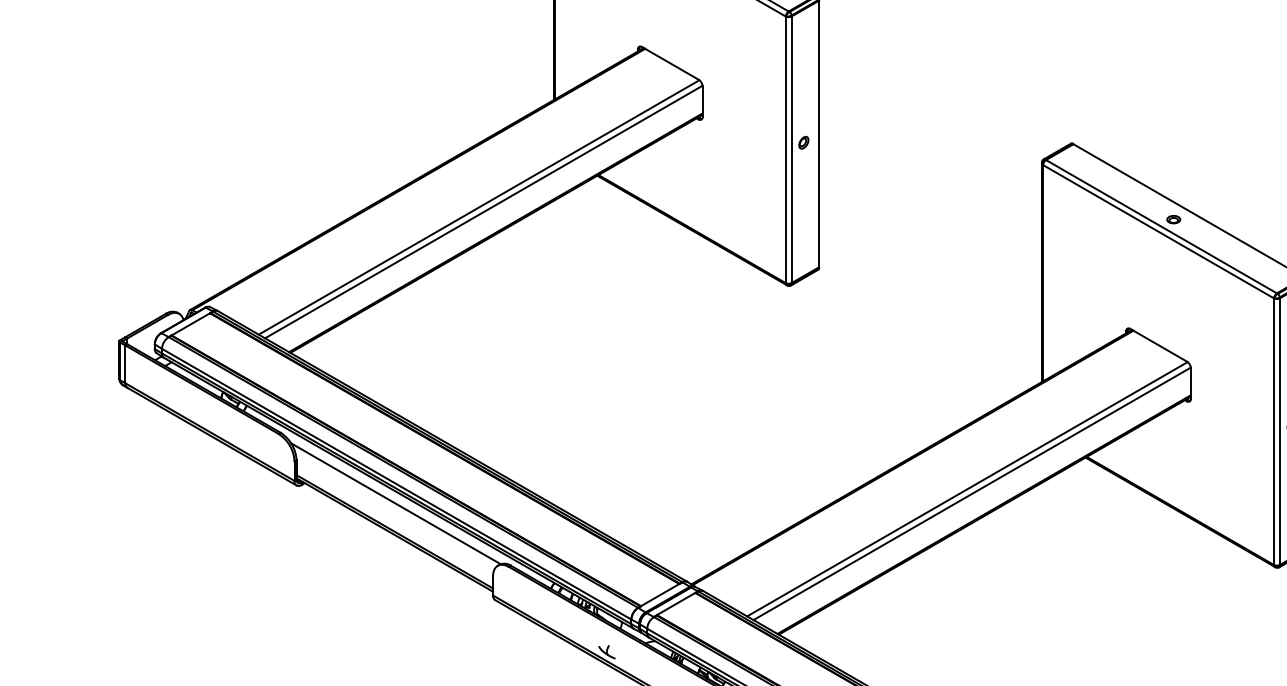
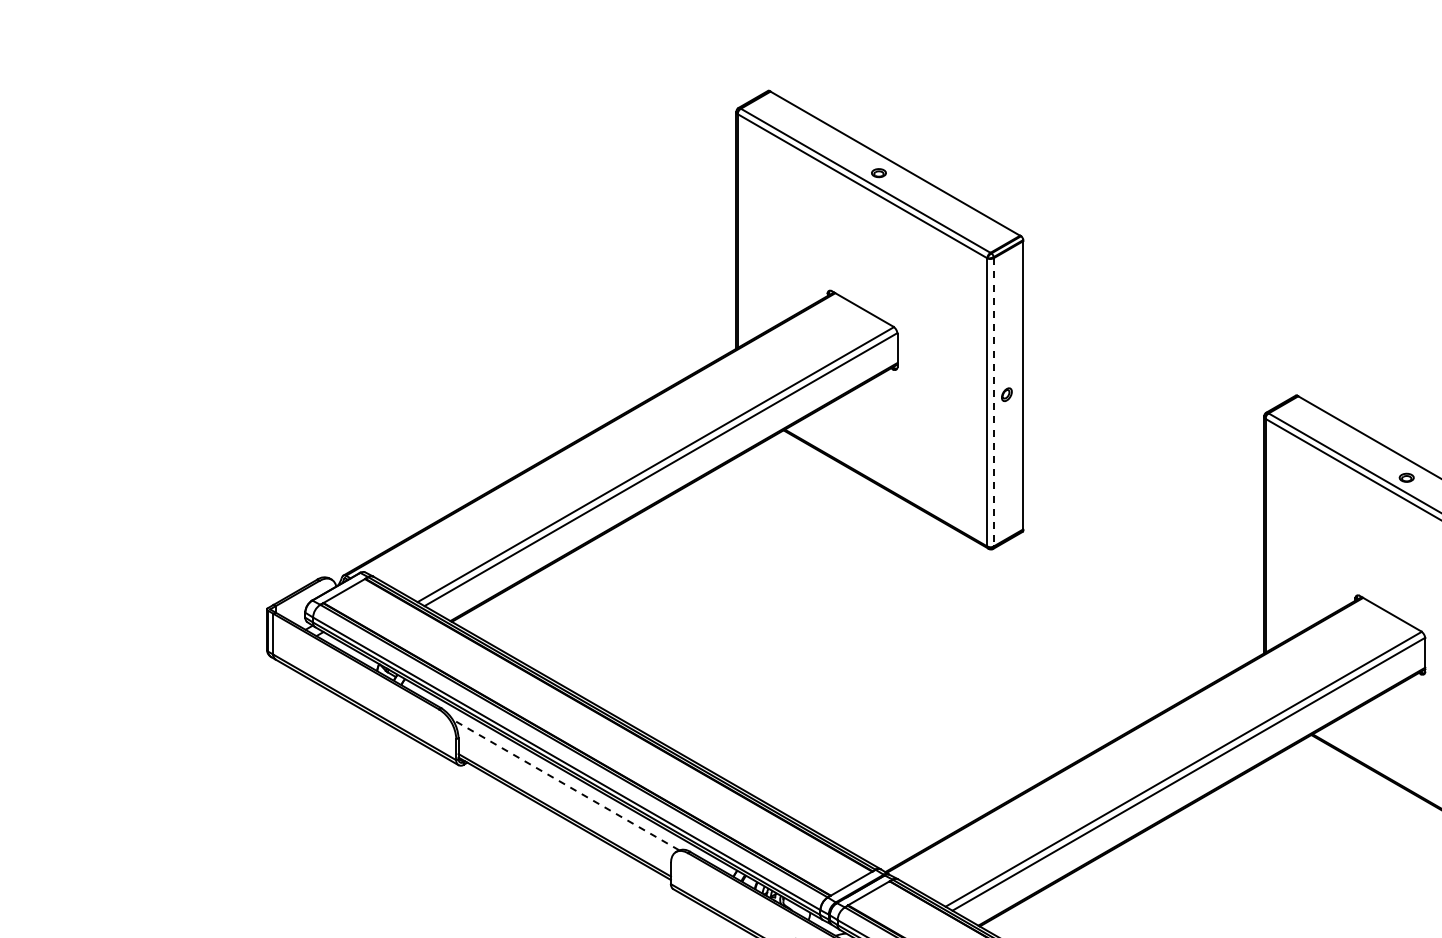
line: (791, 149) -> (993, 402), solid -> dashed
line: (395, 503) -> (565, 784), solid -> dashed

